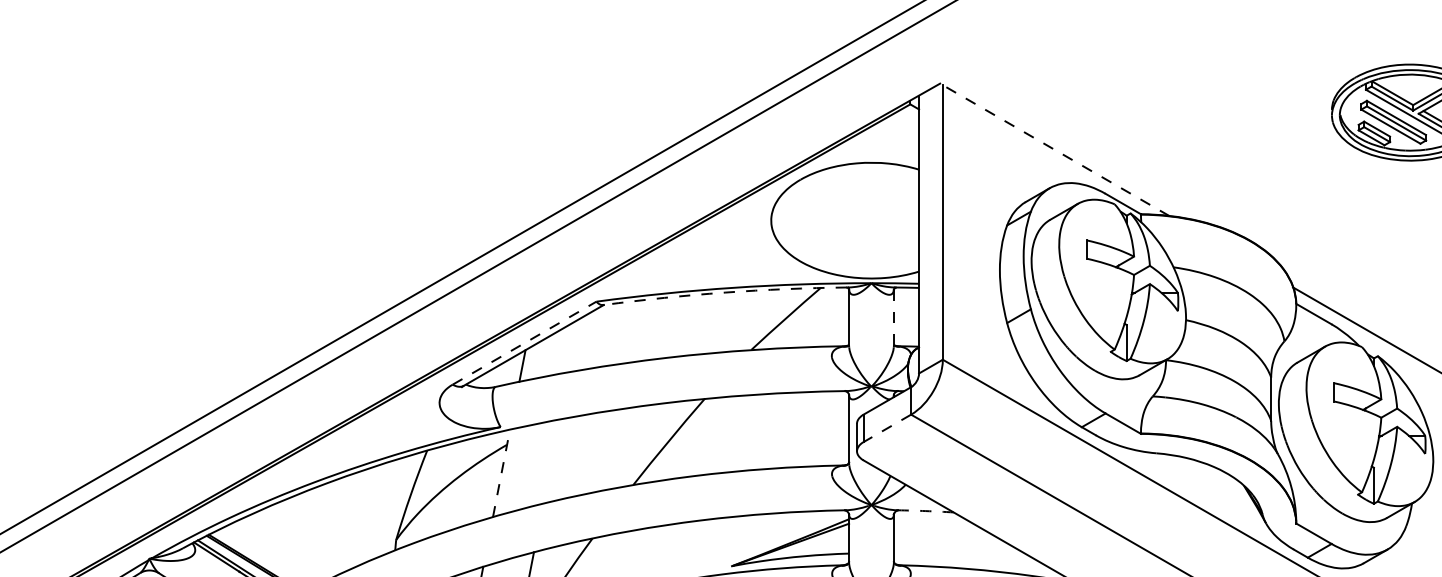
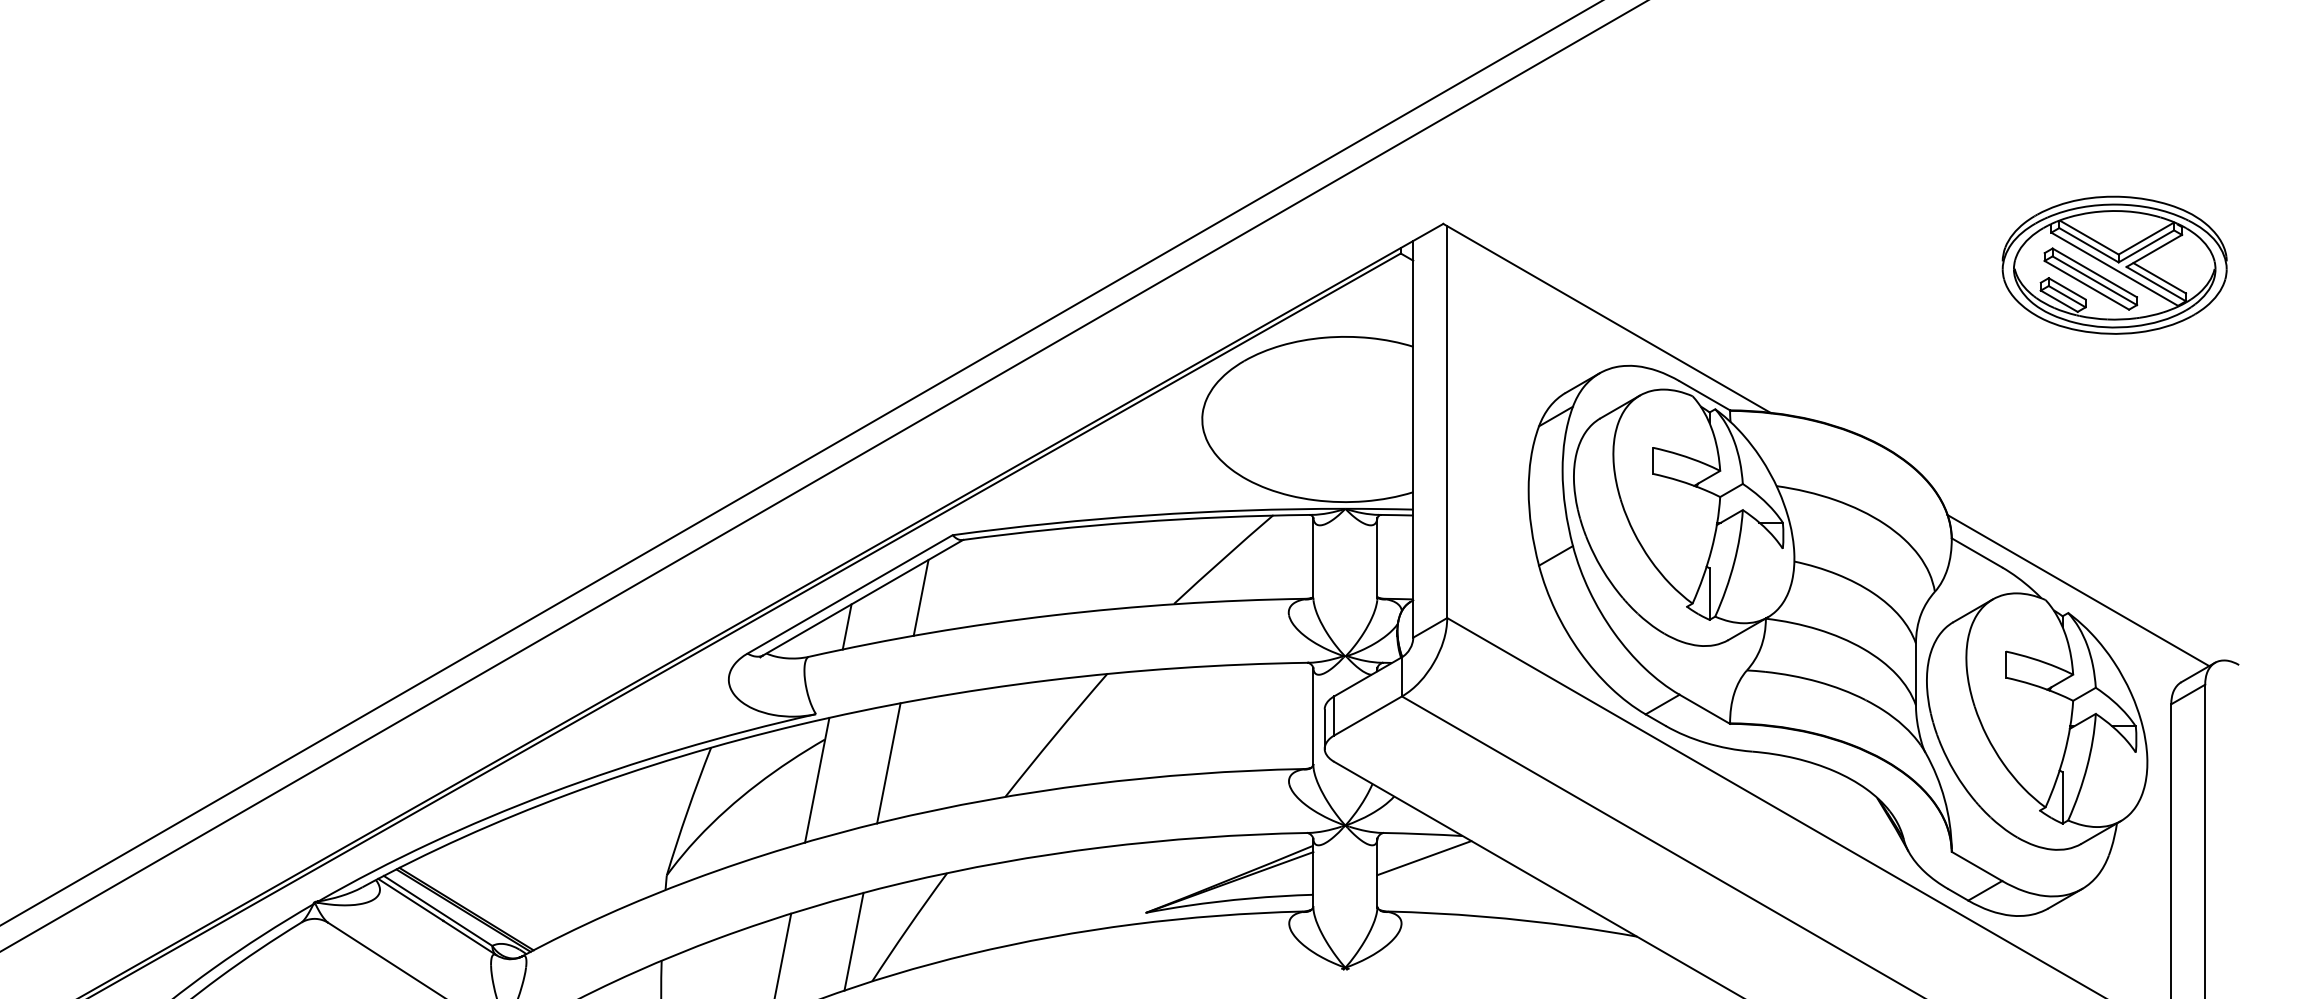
line: (1054, 149) -> (1606, 318), dashed -> solid
arc: (725, 292) -> (1136, 522), dashed -> solid
line: (893, 318) -> (1377, 558), dashed -> solid
line: (524, 343) -> (850, 594), dashed -> solid
line: (573, 345) -> (920, 597), added
line: (886, 428) -> (1367, 716), dashed -> solid
line: (551, 461) -> (888, 763), added
line: (501, 473) -> (817, 780), dashed -> solid
arc: (925, 511) -> (1422, 834), dashed -> solid
line: (926, 528) -> (1424, 858), added

